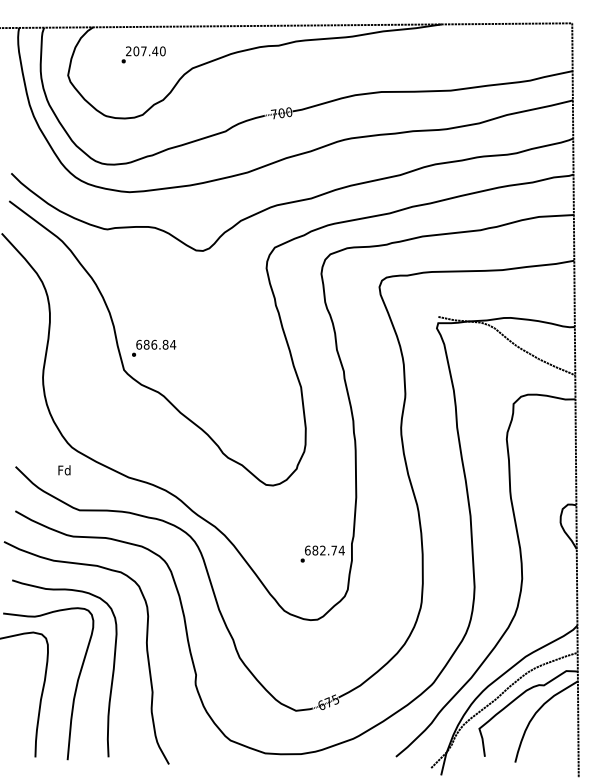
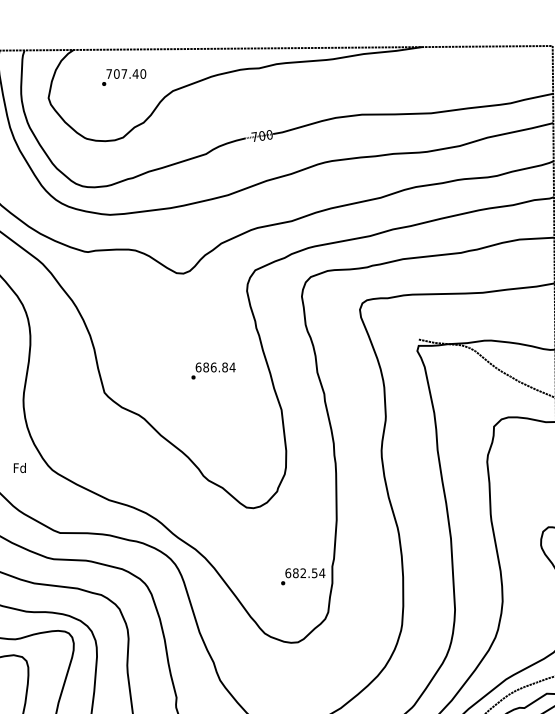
text: (128, 51) -> (108, 74), 207.40 -> 707.40
text: (154, 347) -> (213, 370), moved
text: (64, 470) -> (19, 468), moved
text: (333, 550) -> (313, 573), 682.74 -> 682.54

